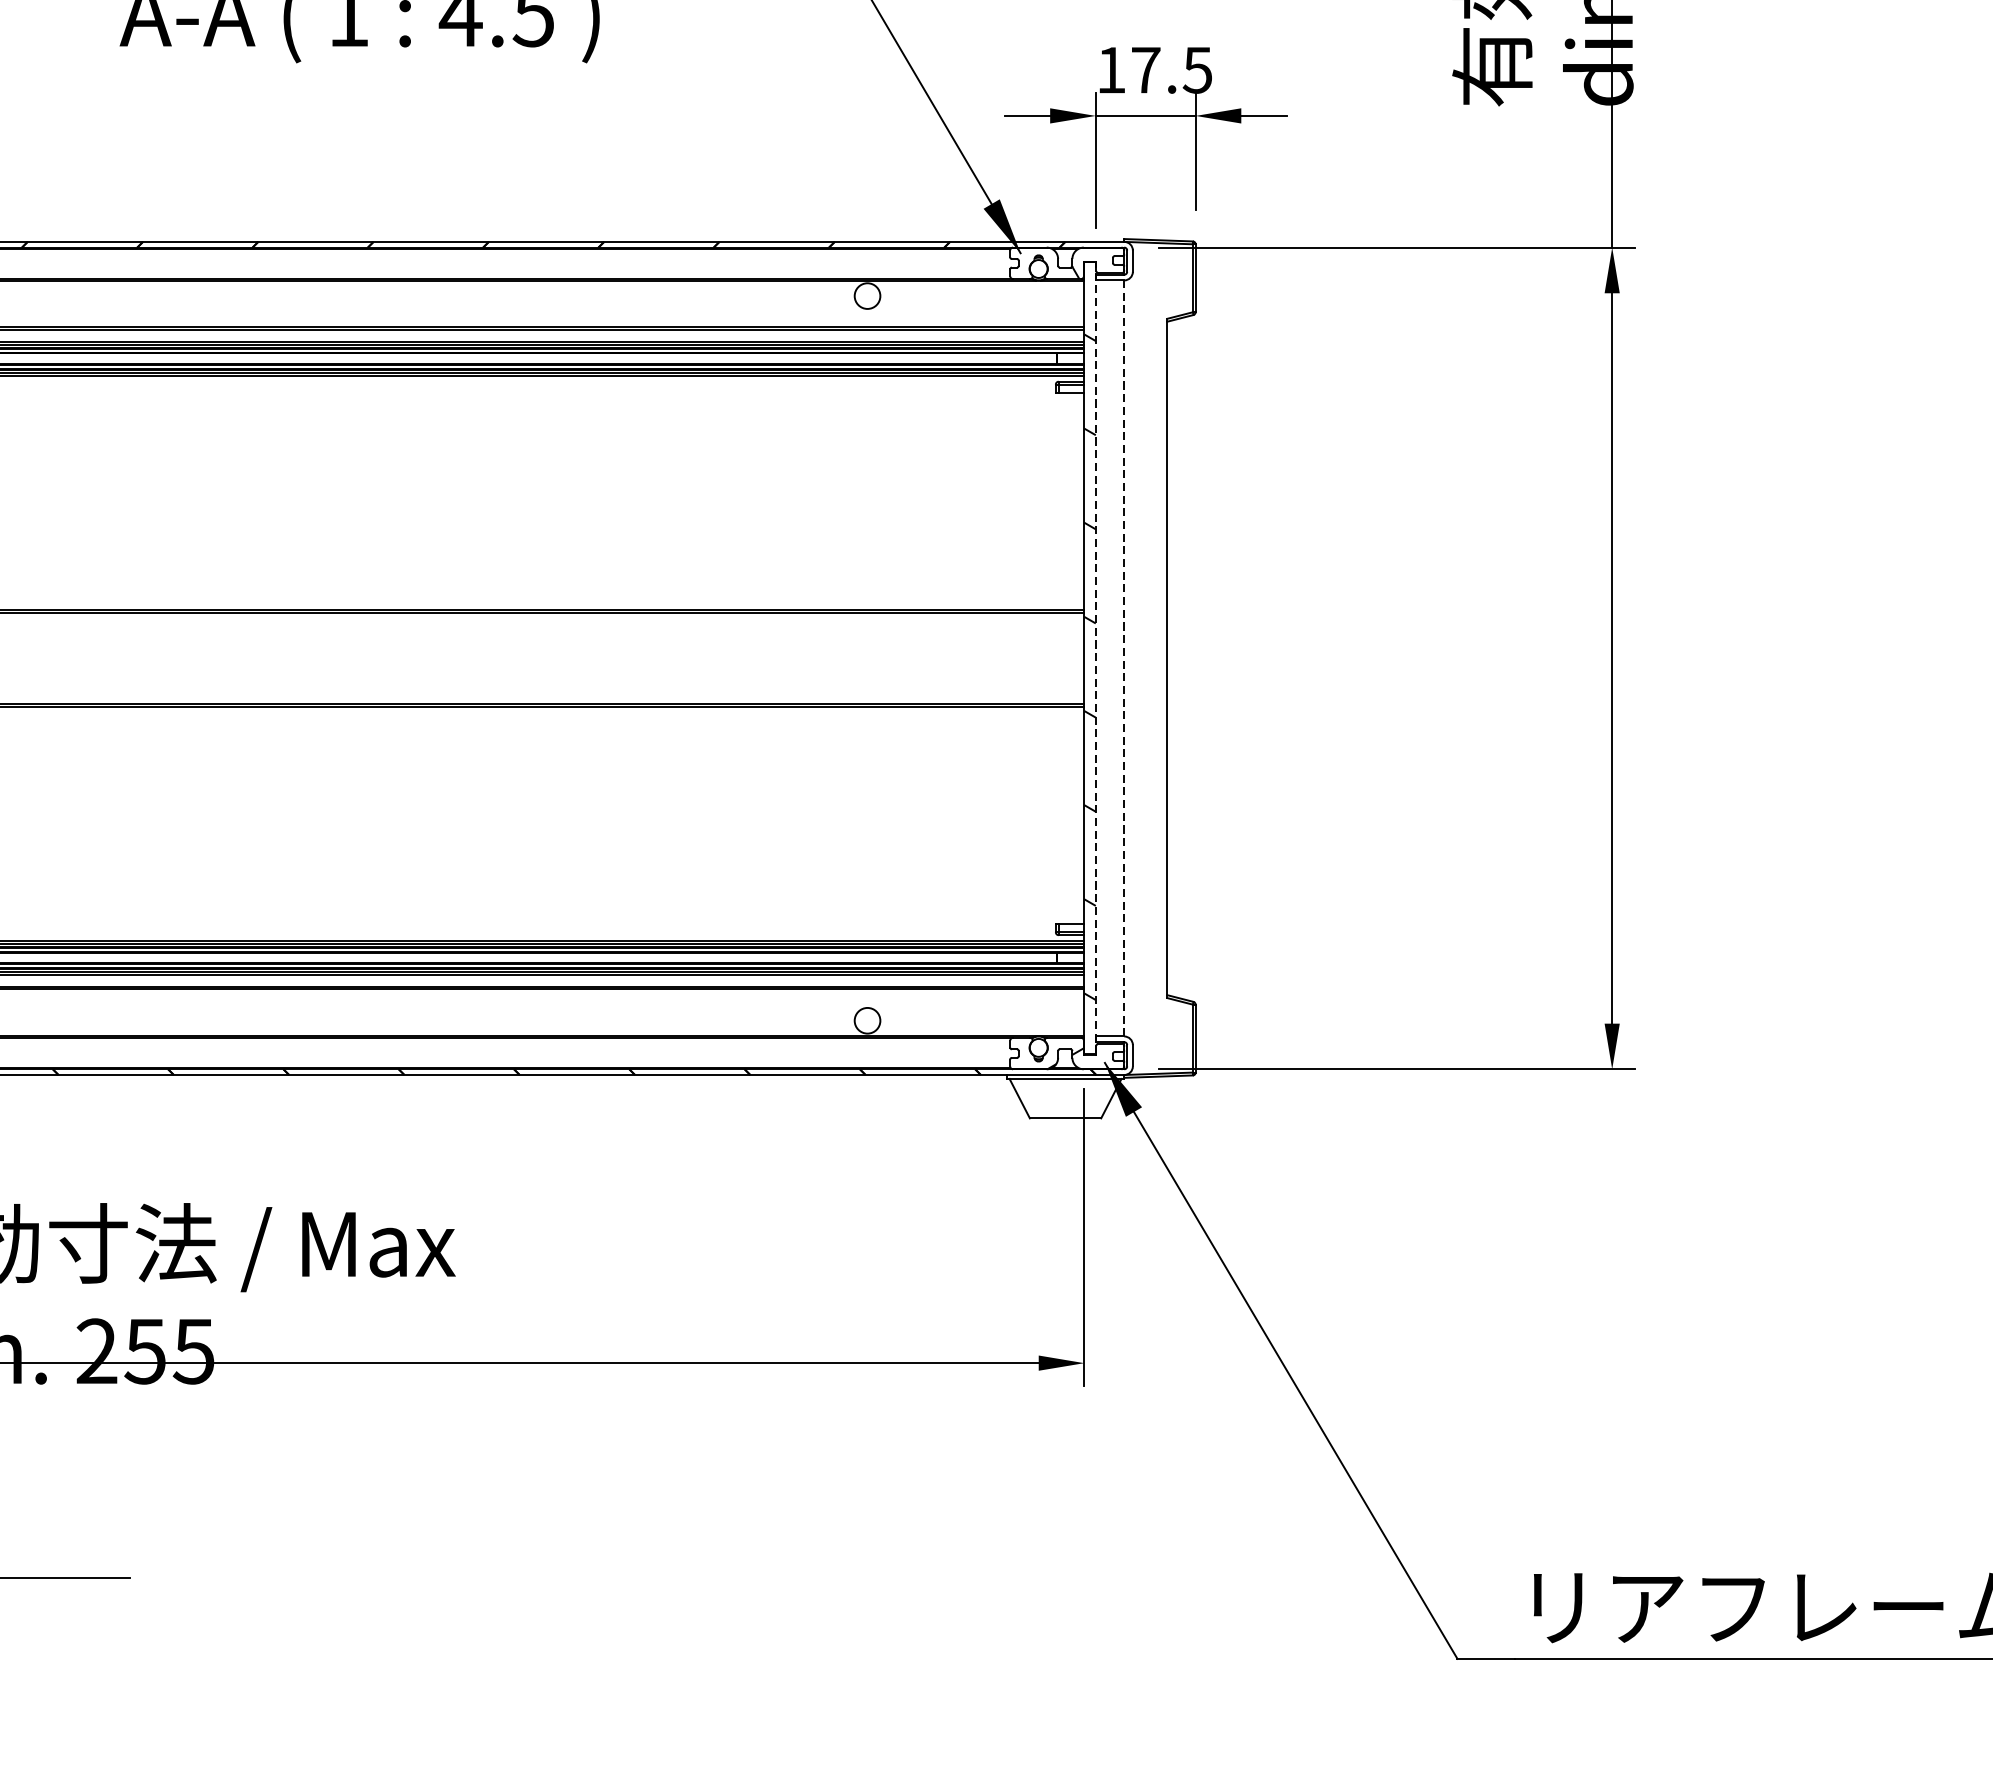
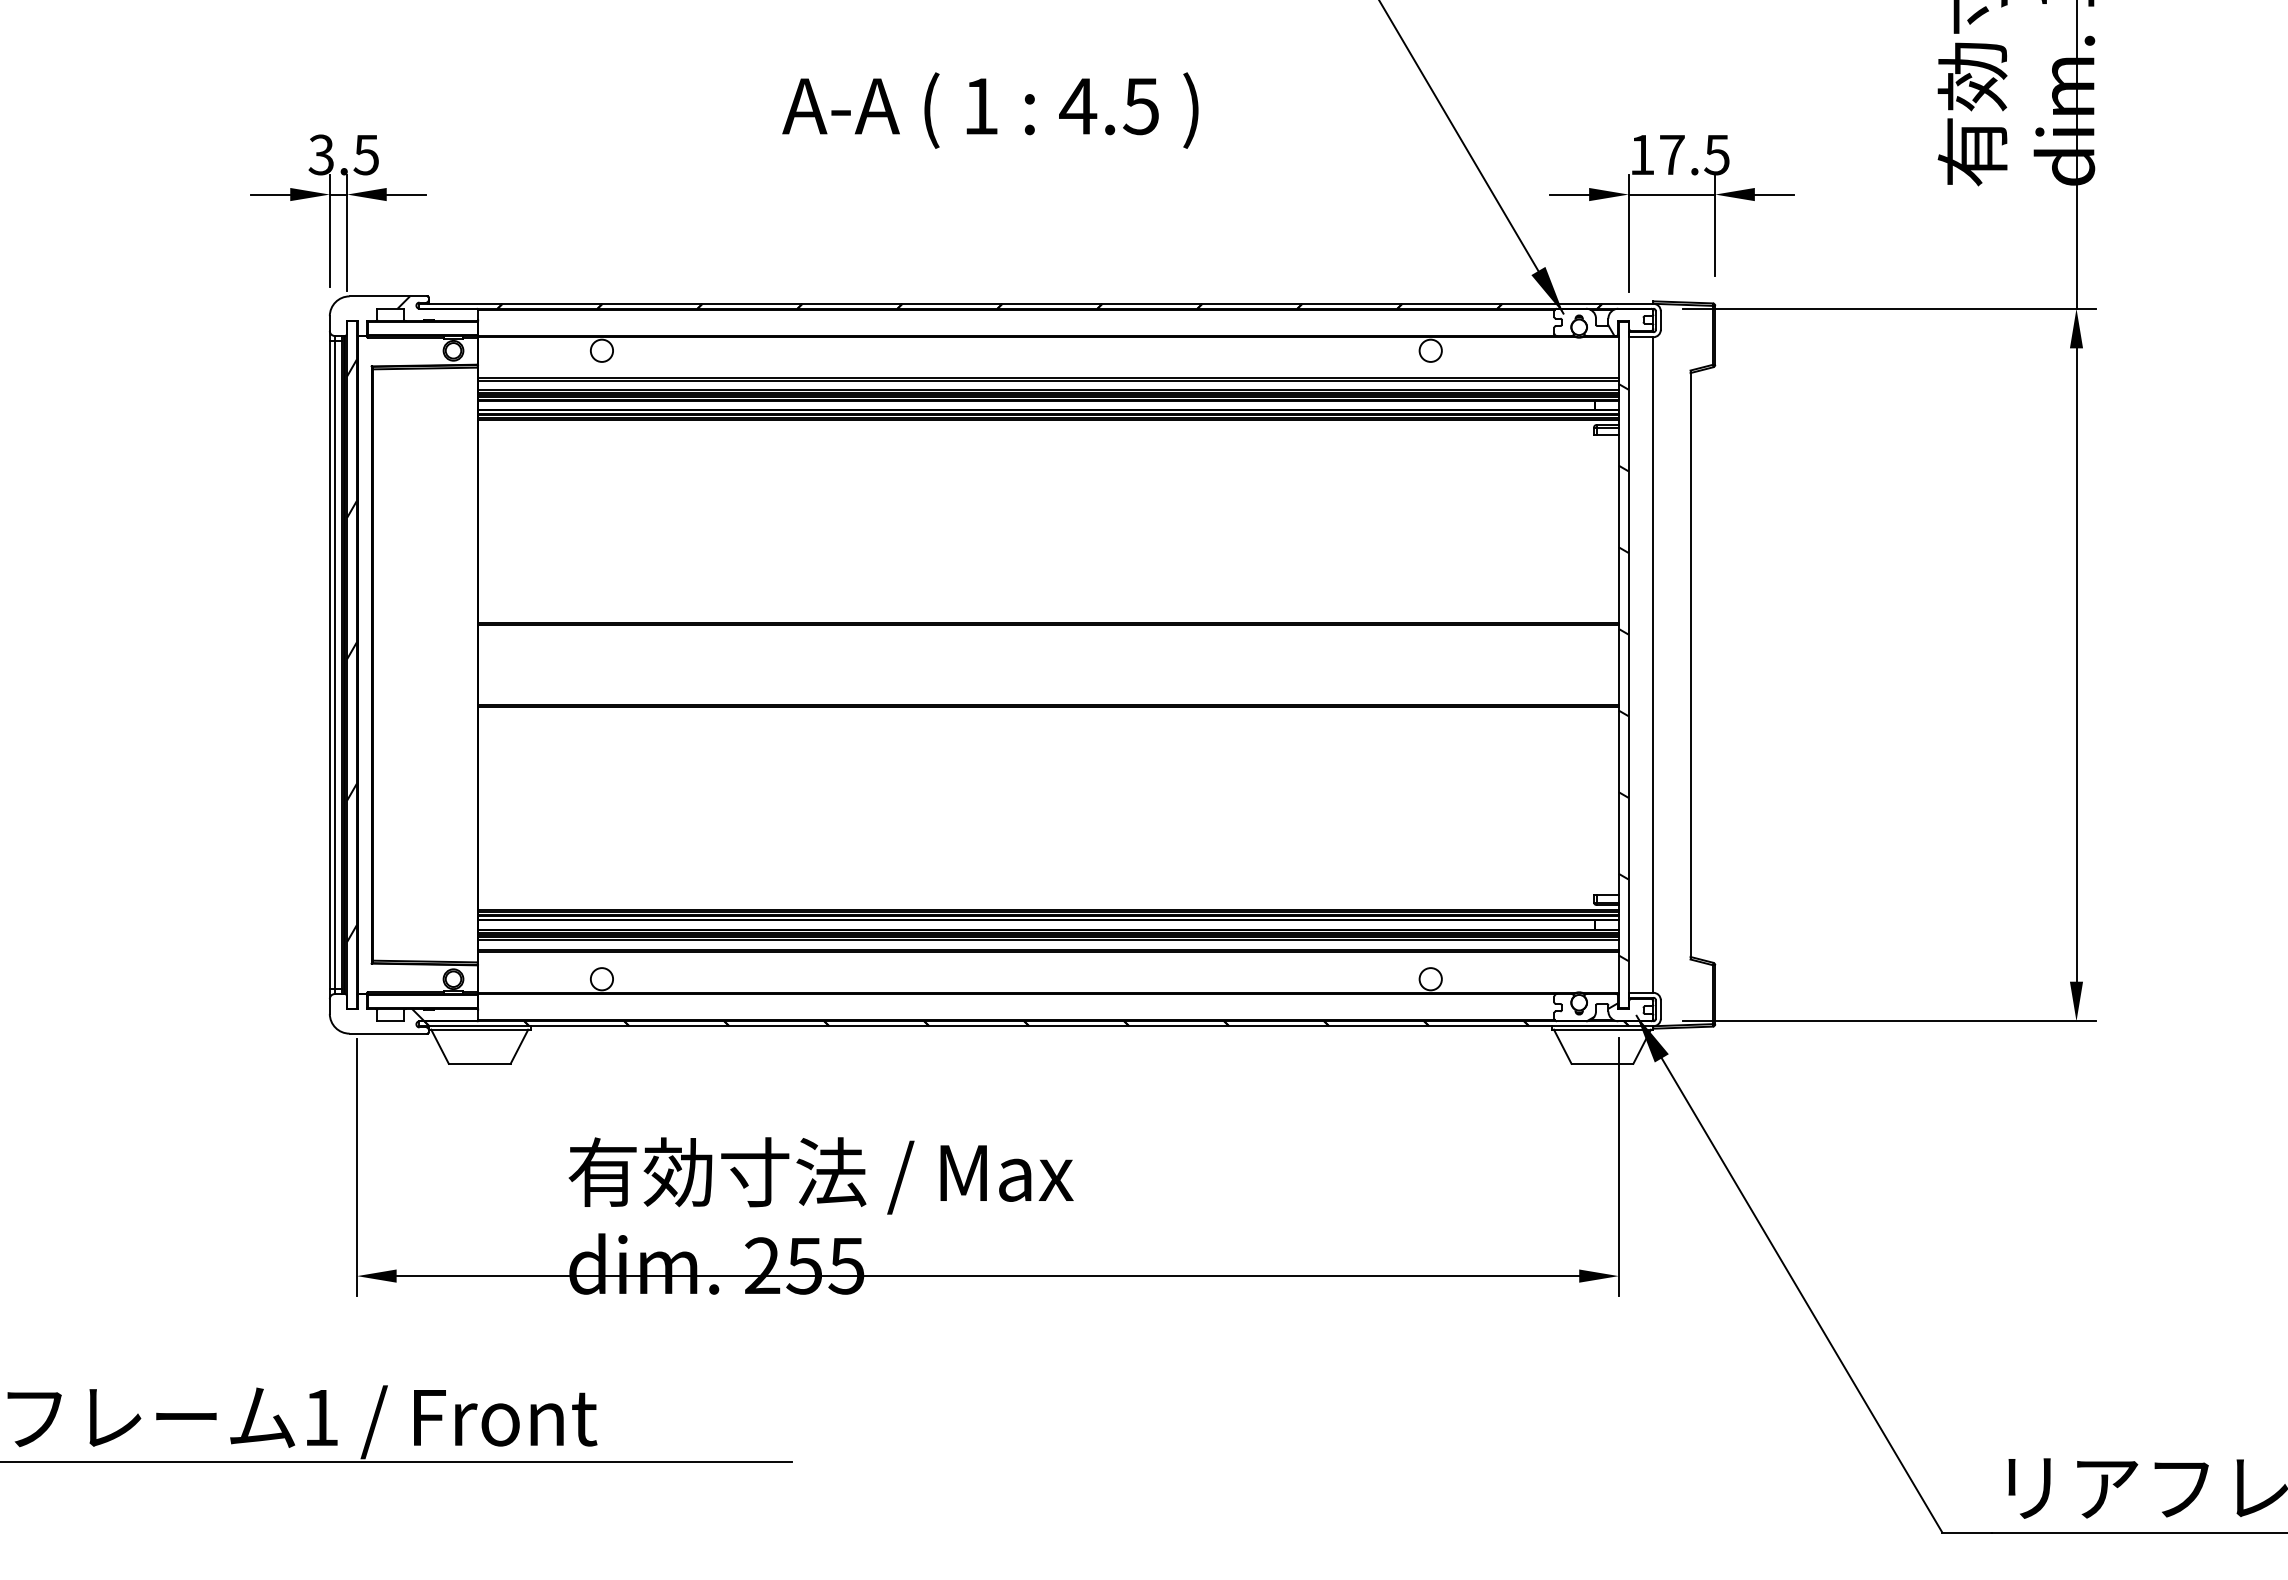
line: (1095, 657) -> (1628, 664), dashed -> solid
line: (1124, 659) -> (1653, 665), dashed -> solid

